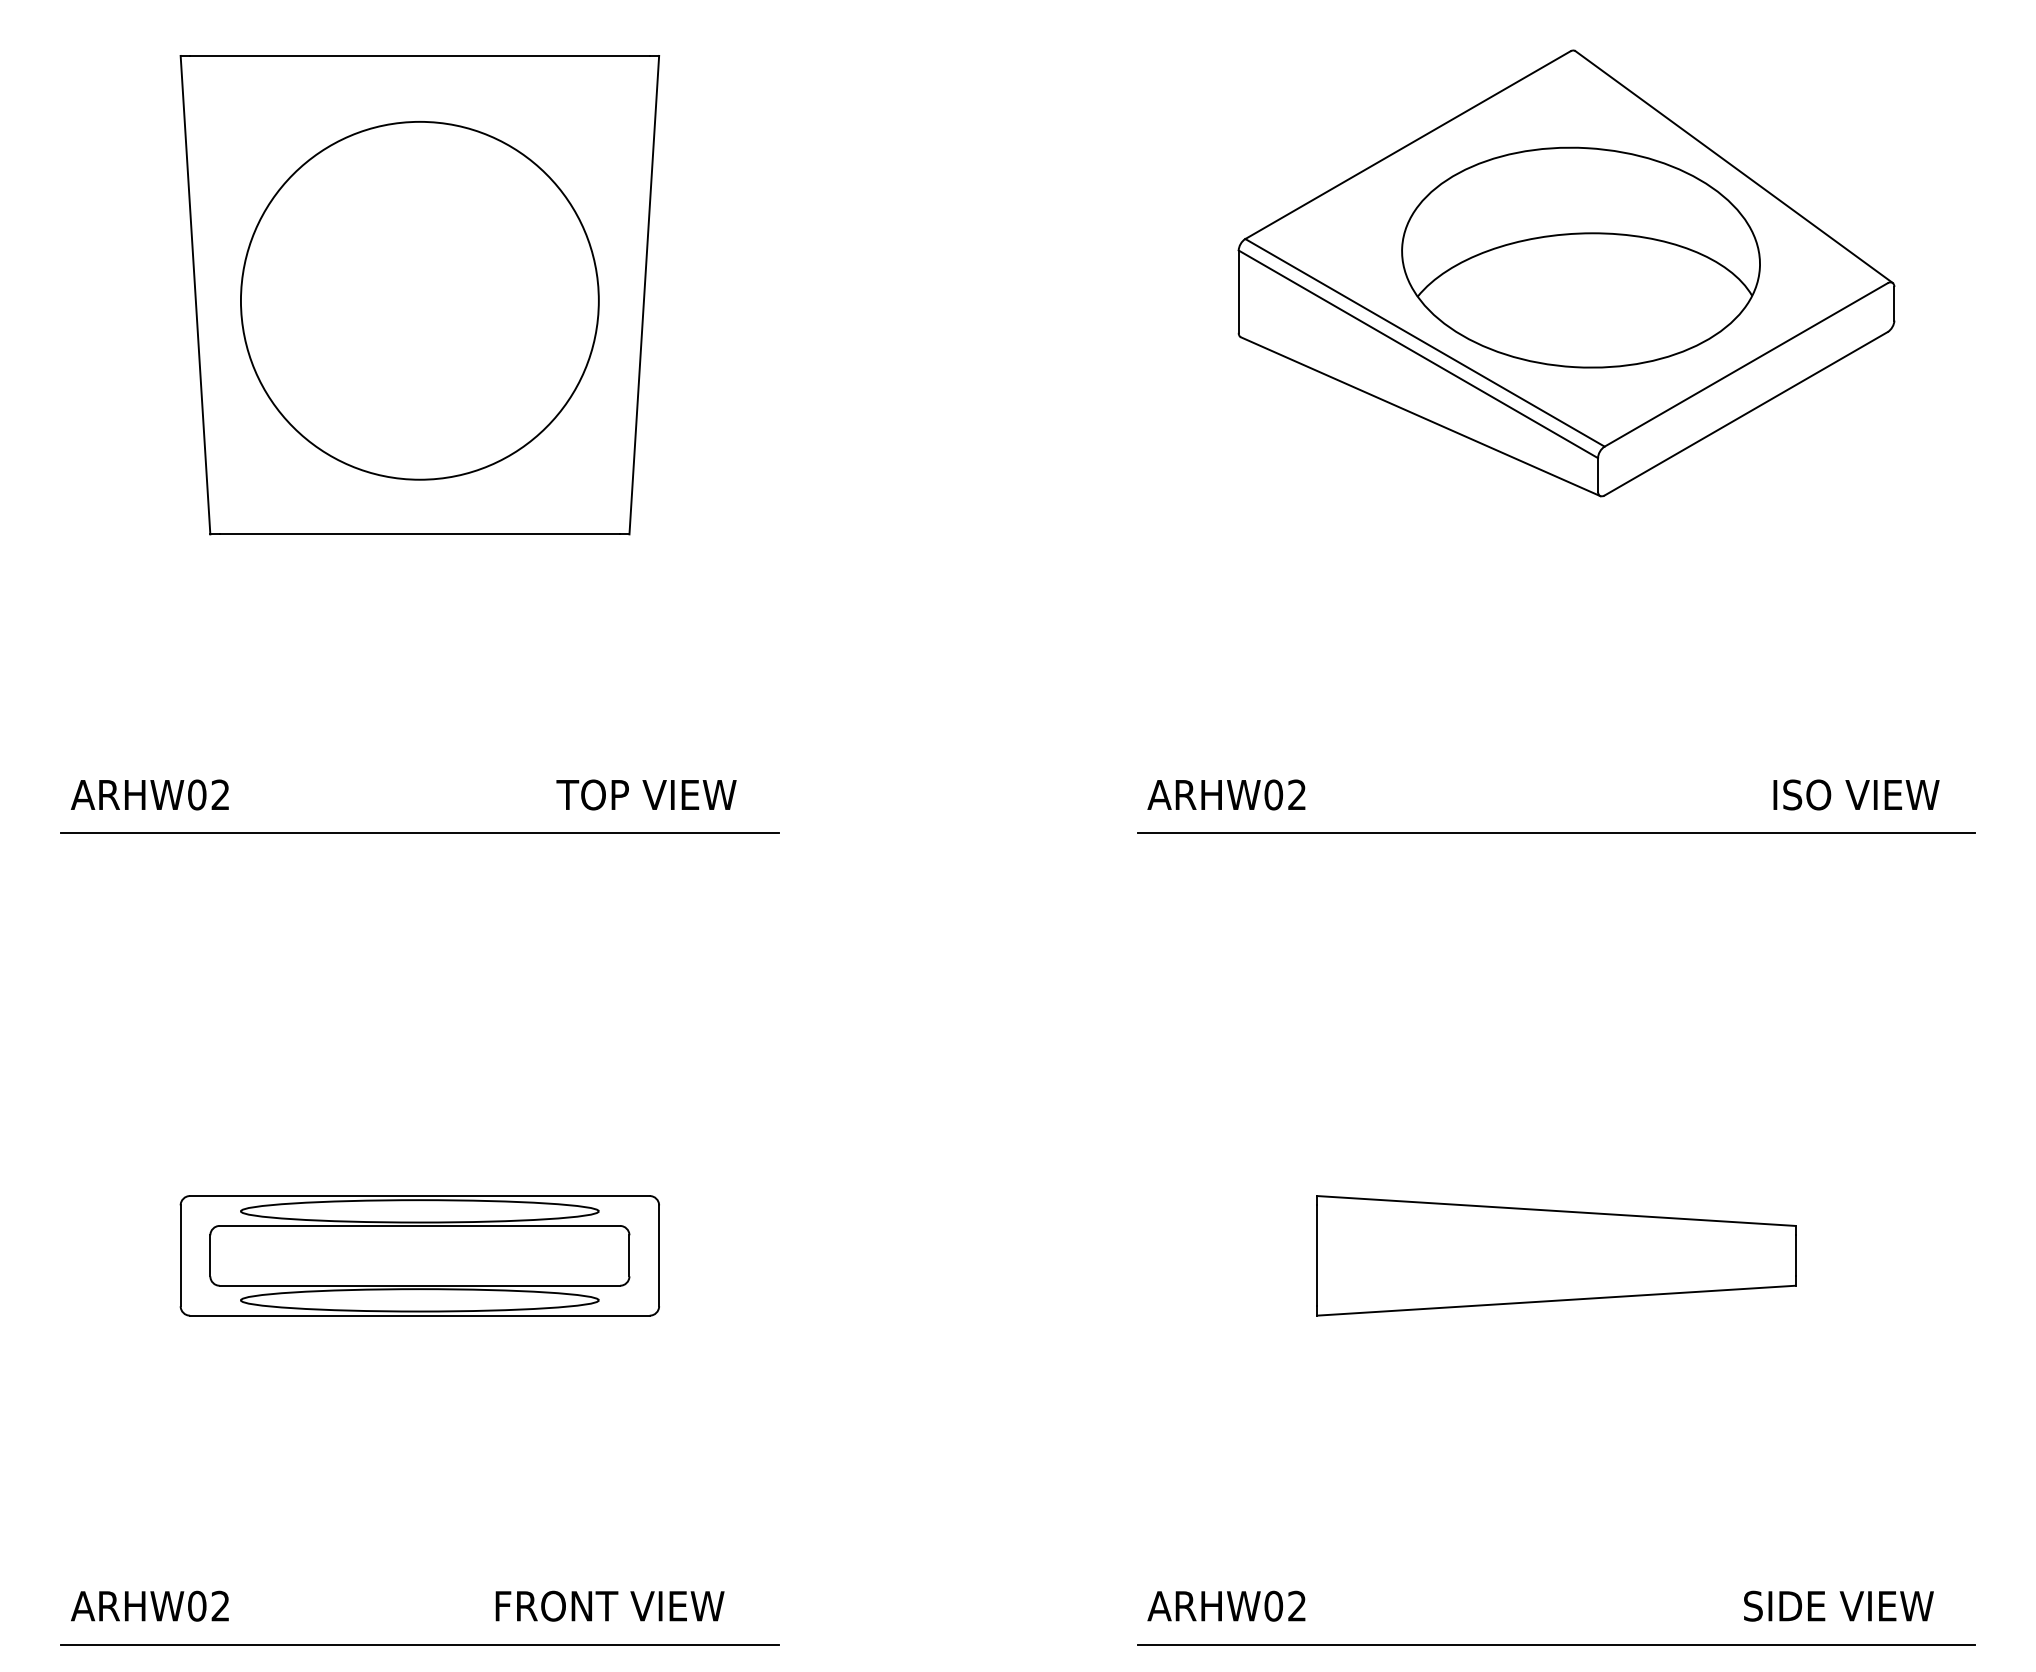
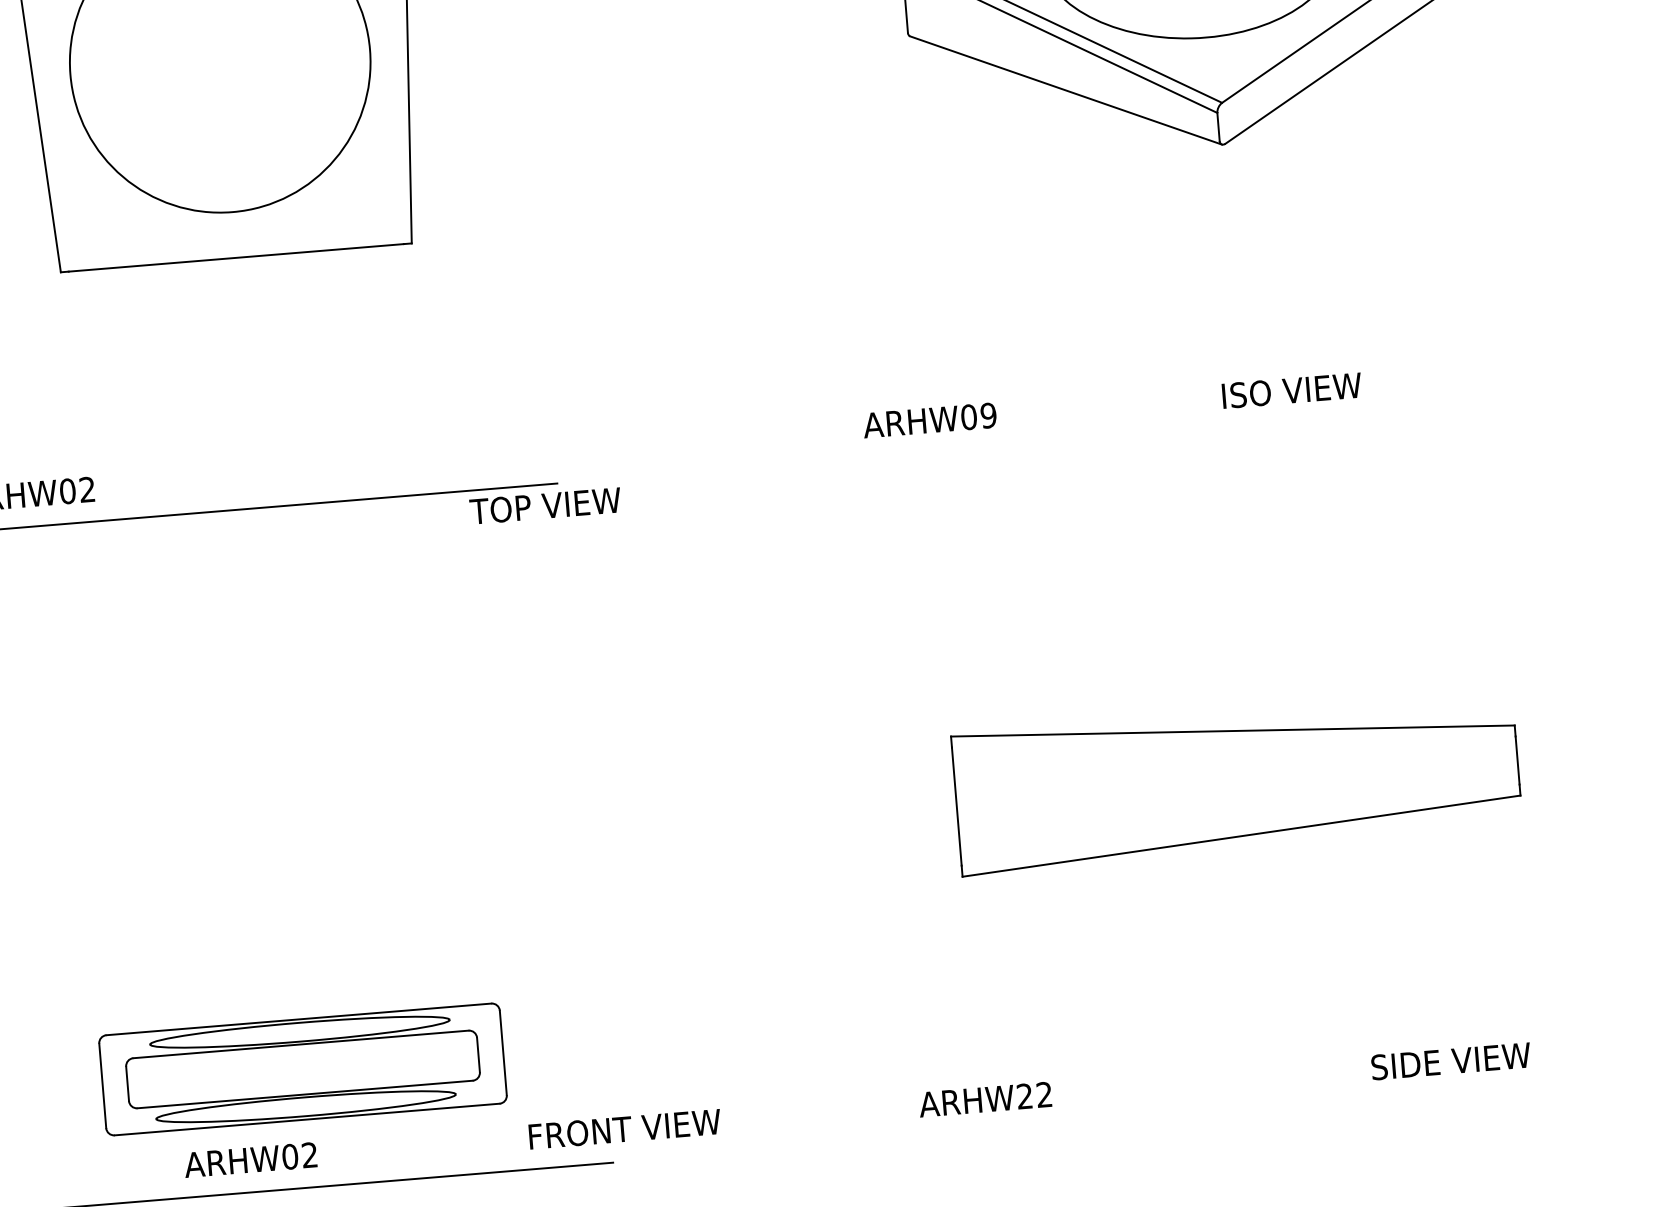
text: (646, 794) -> (545, 505), moved
text: (1297, 794) -> (988, 415), ARHW02 -> ARHW09
text: (1856, 794) -> (1291, 390), moved
line: (1555, 833) -> (1207, 430), removed
part: (419, 1255) -> (302, 1069), moved
part: (1556, 1255) -> (1237, 783), size x1.4
text: (149, 1605) -> (250, 1159), moved
text: (609, 1605) -> (624, 1128), moved
text: (1273, 1605) -> (1024, 1095), ARHW02 -> ARHW22
text: (1838, 1605) -> (1450, 1060), moved
line: (1555, 1644) -> (1263, 1109), removed

